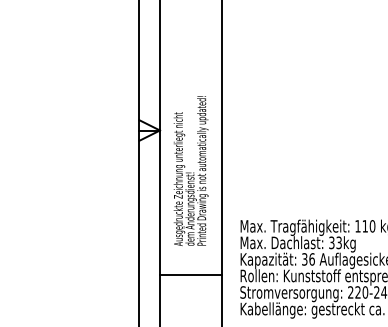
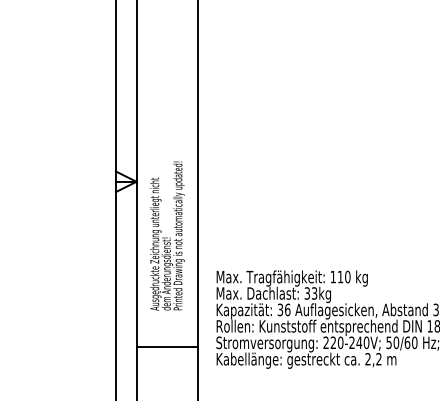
text: (191, 170) -> (167, 235), moved
line: (191, 275) -> (167, 346), moved

